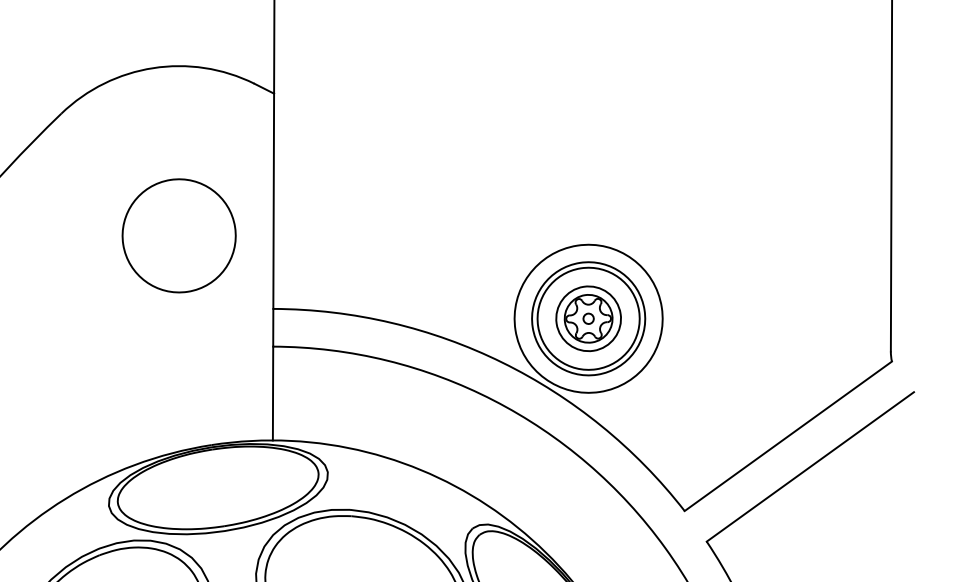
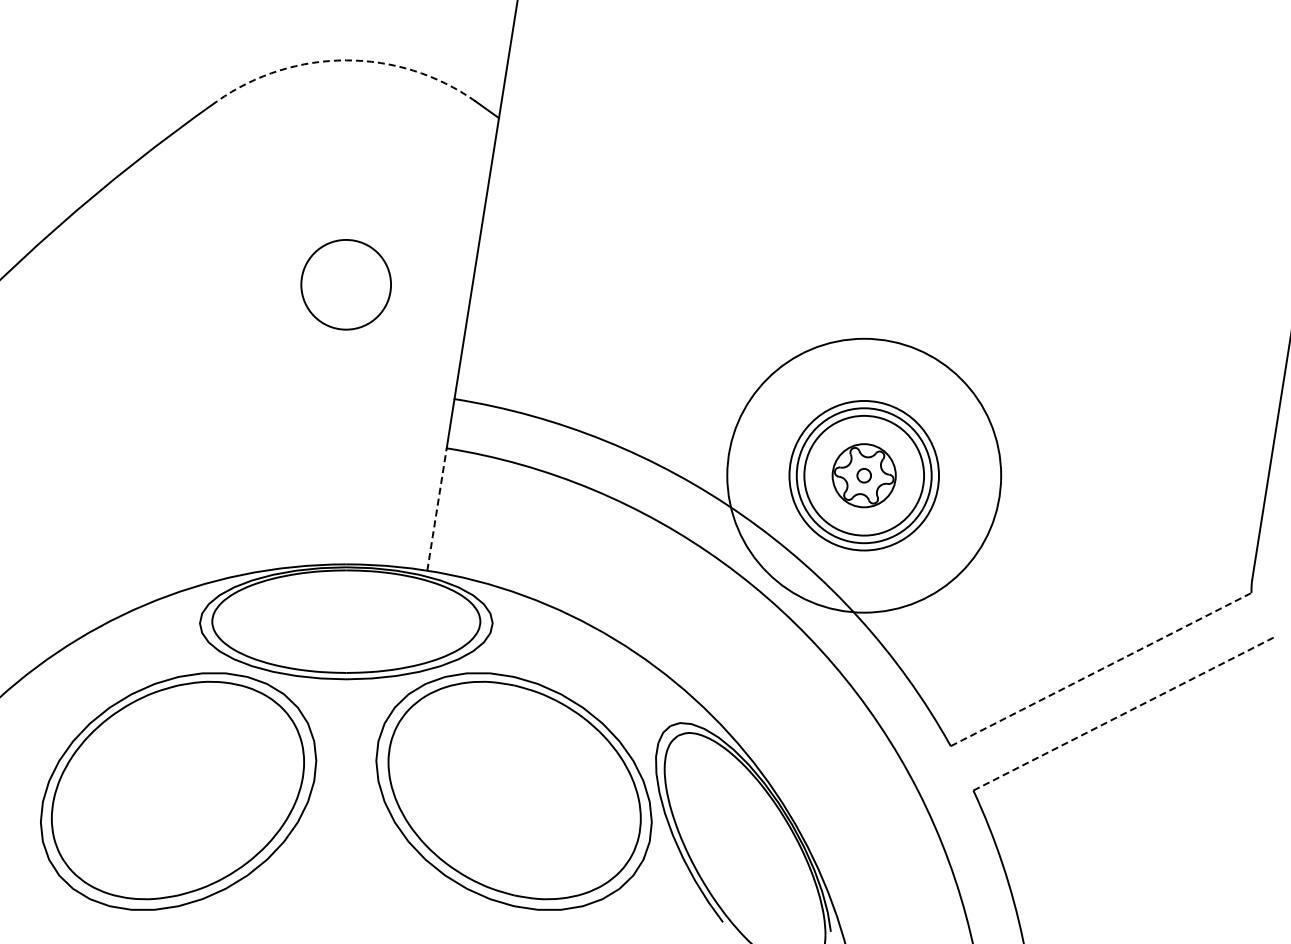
arc: (153, 68) -> (346, 60), solid -> dashed
circle: (178, 235) -> (345, 284), size x0.6
circle: (588, 318) -> (864, 475), size x1.4
circle: (588, 318) -> (864, 475), size x1.4
line: (273, 393) -> (437, 509), solid -> dashed
line: (788, 436) -> (1101, 669), solid -> dashed
line: (810, 466) -> (1123, 713), solid -> dashed

